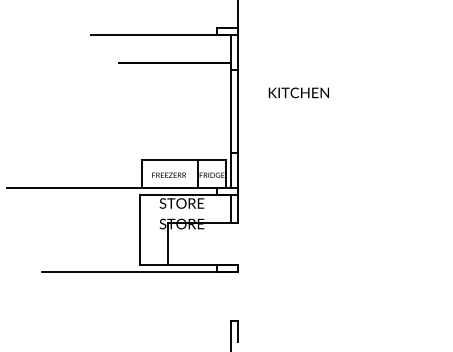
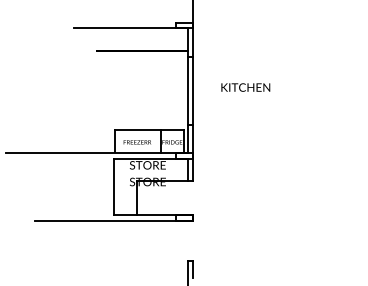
text: (298, 92) -> (245, 87), moved

